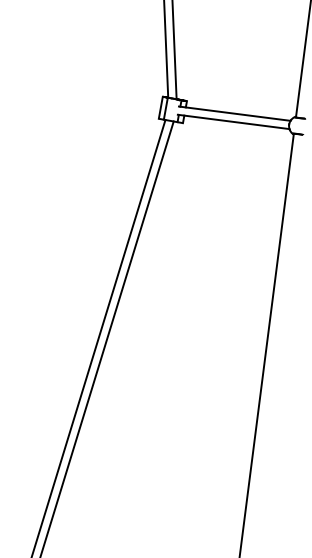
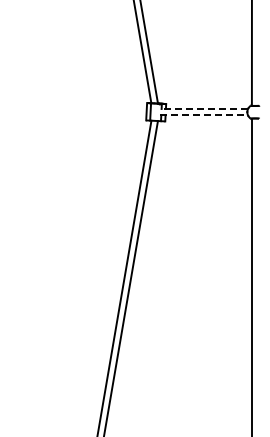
line: (235, 113) -> (204, 108), solid -> dashed
line: (233, 122) -> (204, 115), solid -> dashed

